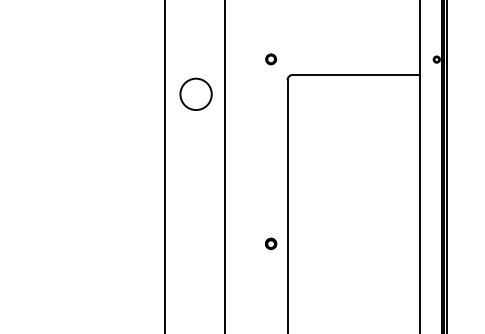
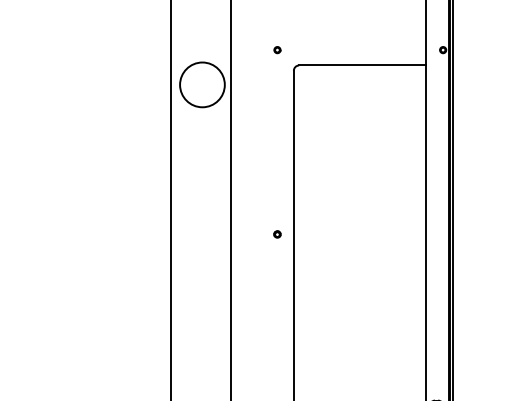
part: (271, 59) -> (277, 50), size x0.62
circle: (196, 93) -> (202, 84), size x1.43
part: (271, 243) -> (277, 234), size x0.62

